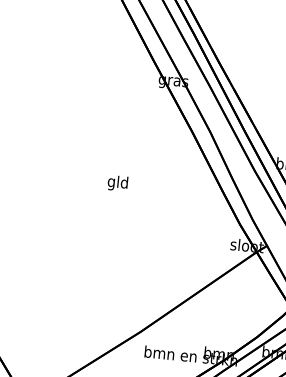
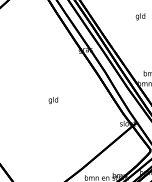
text: (115, 183) -> (52, 100), moved

